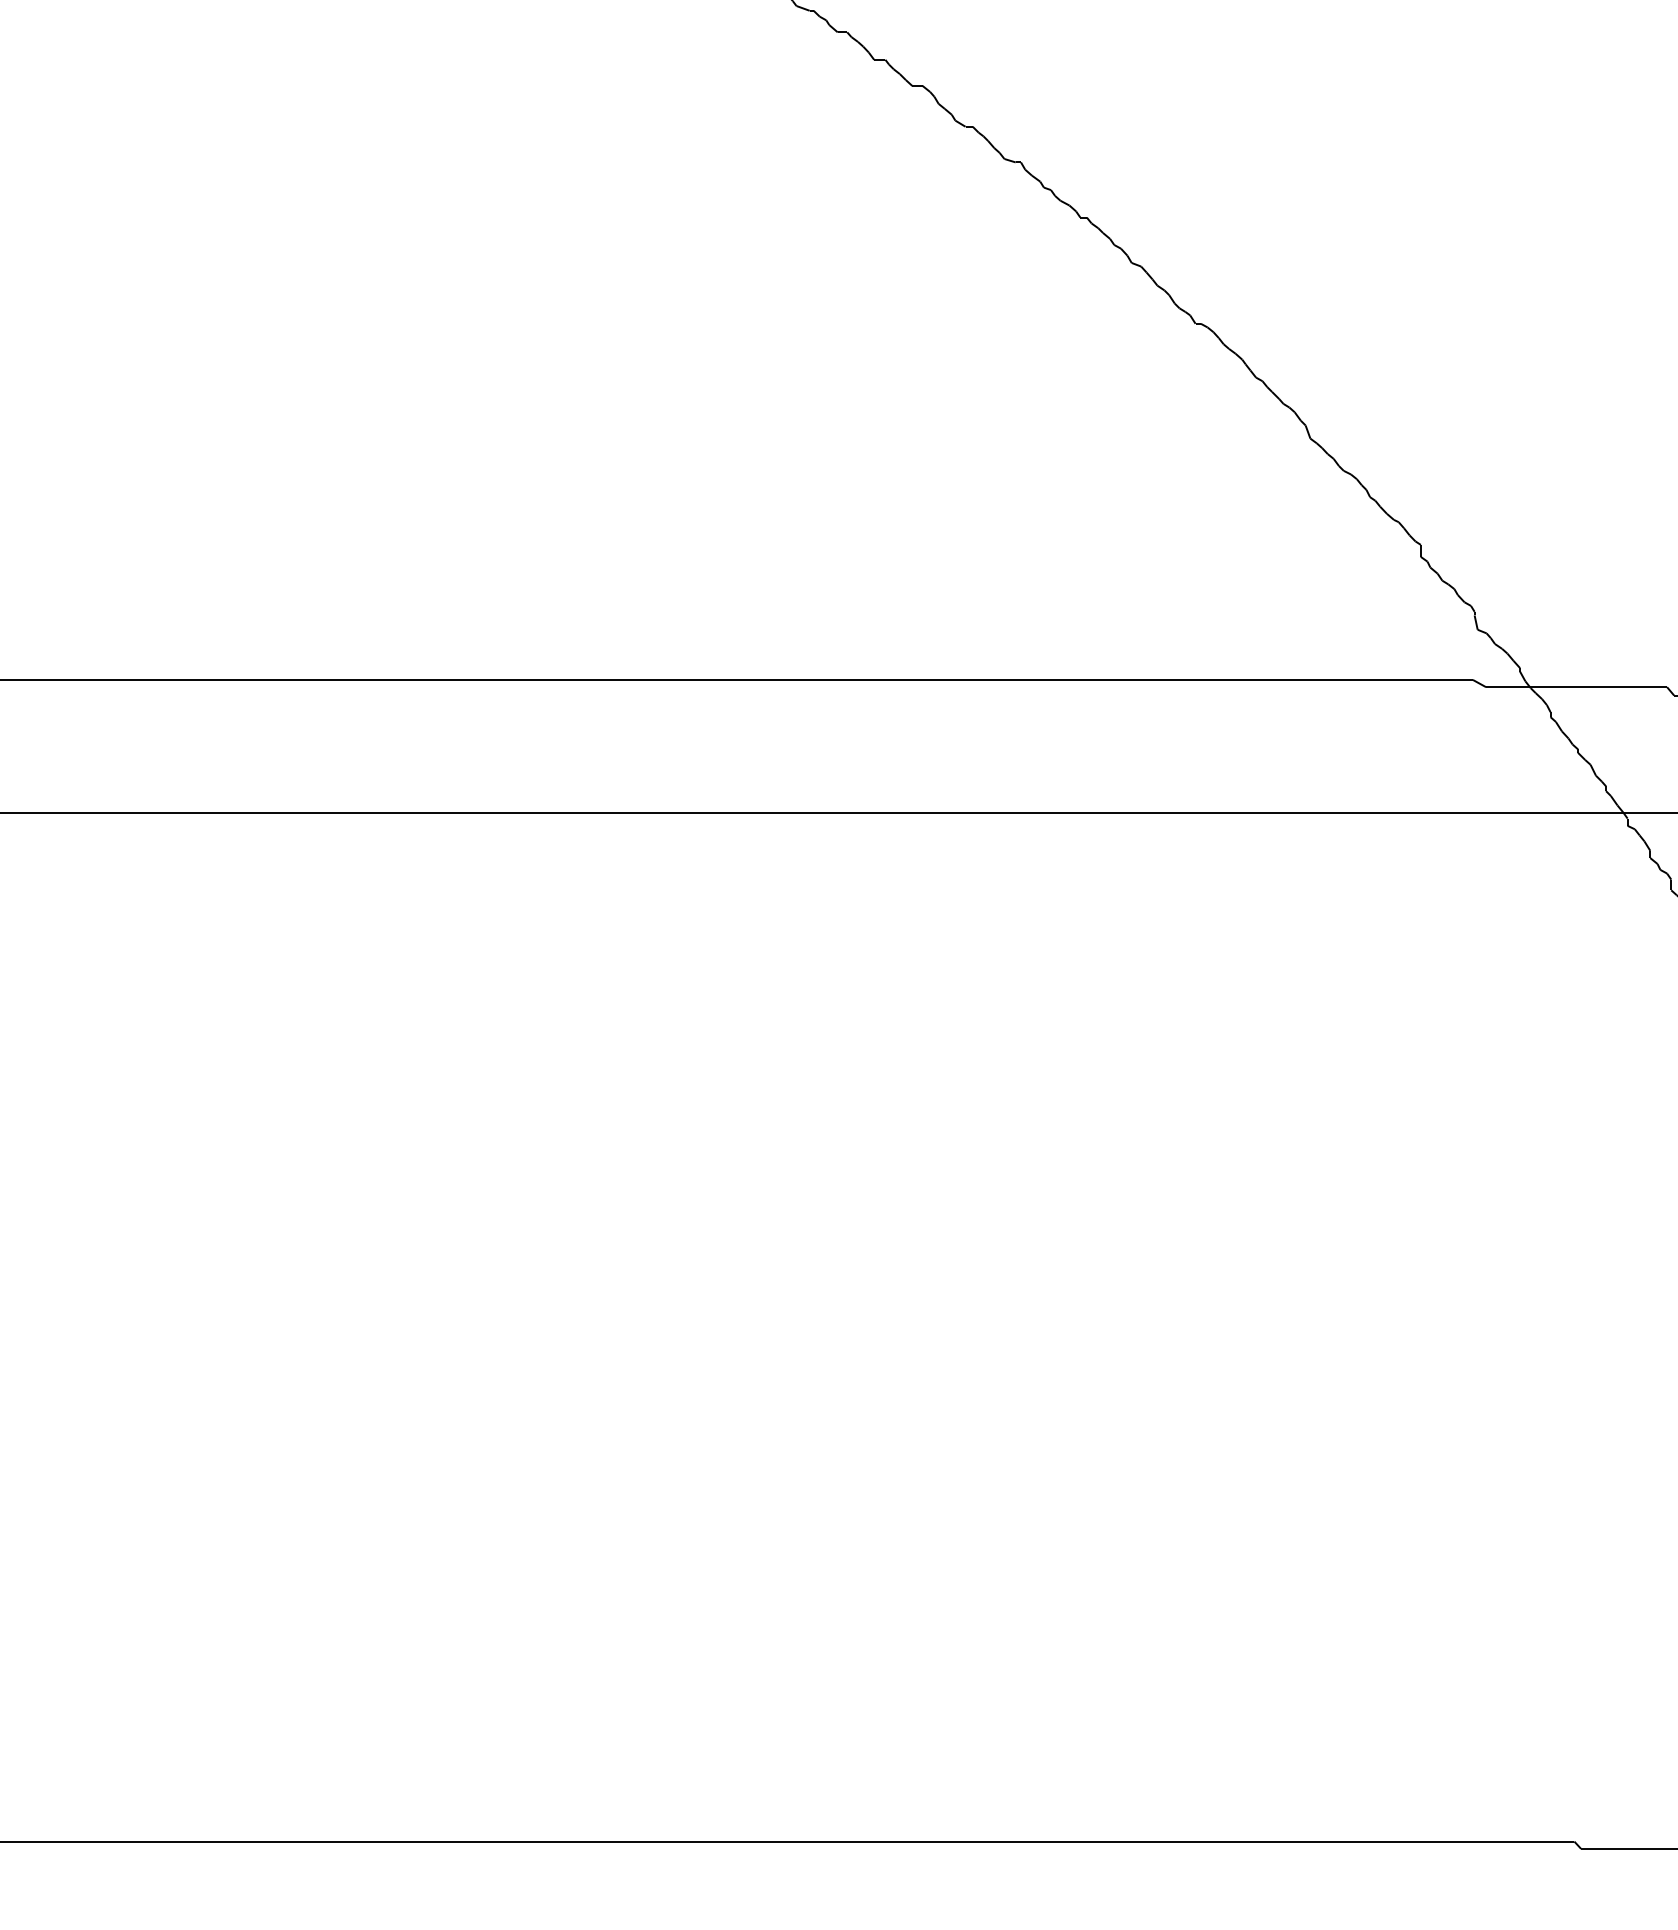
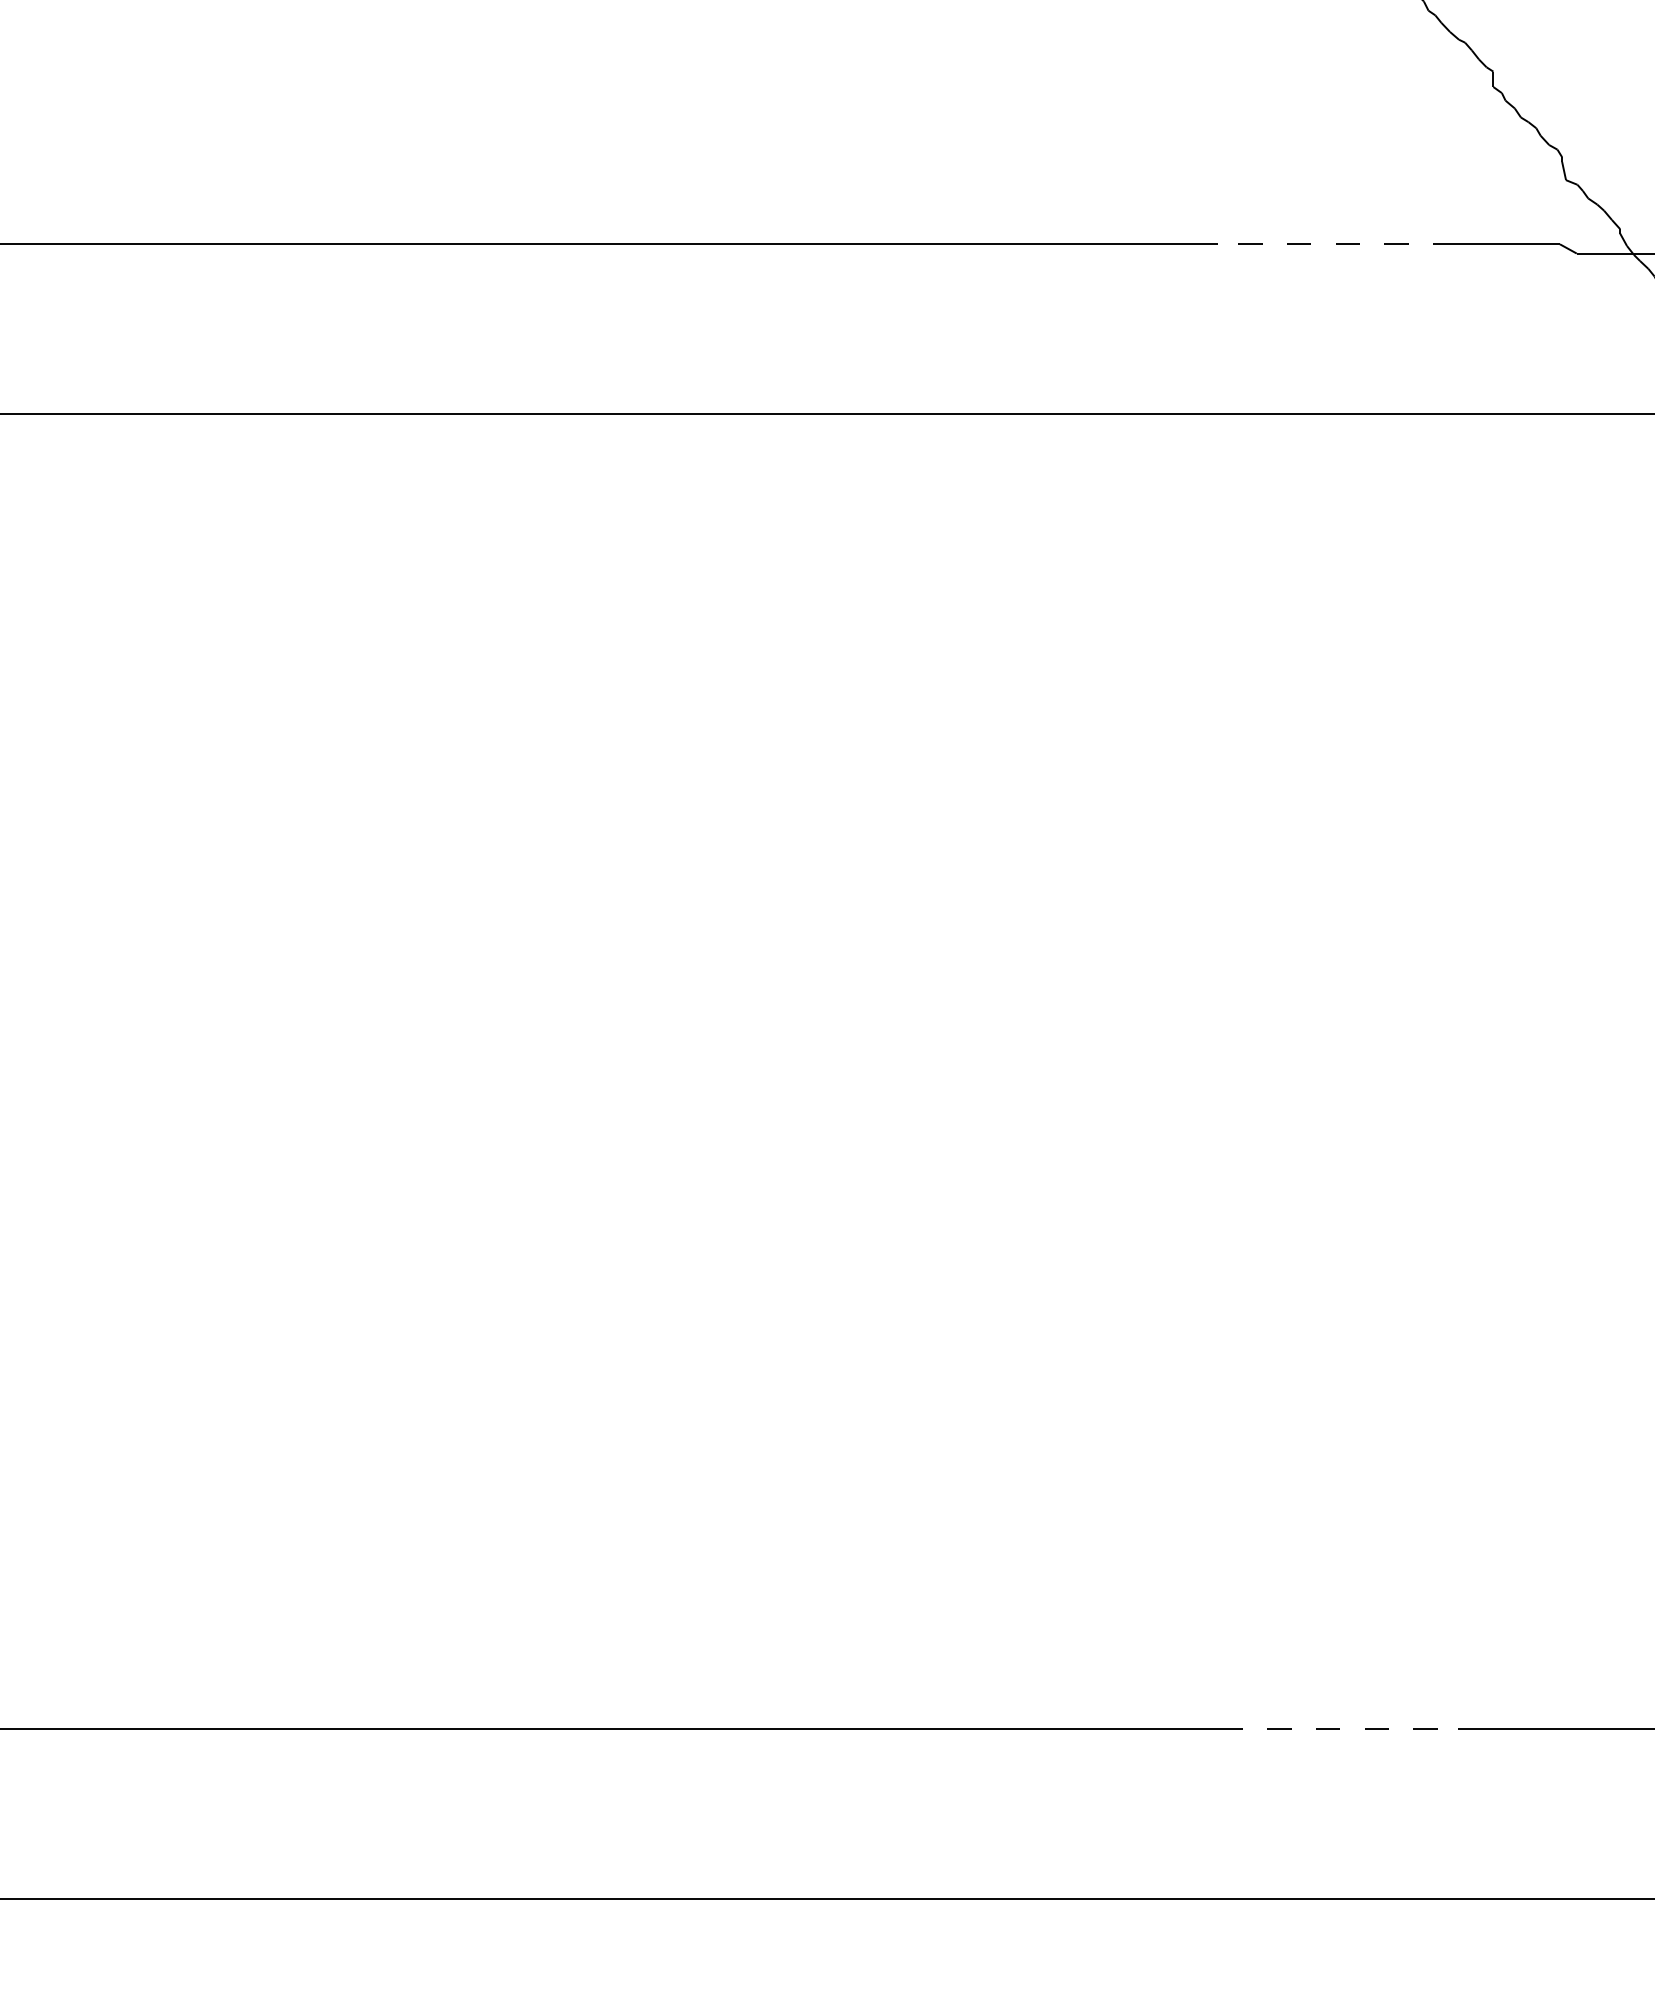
line: (1299, 679) -> (1338, 243), solid -> dashed
line: (1299, 1841) -> (1338, 1729), solid -> dashed

